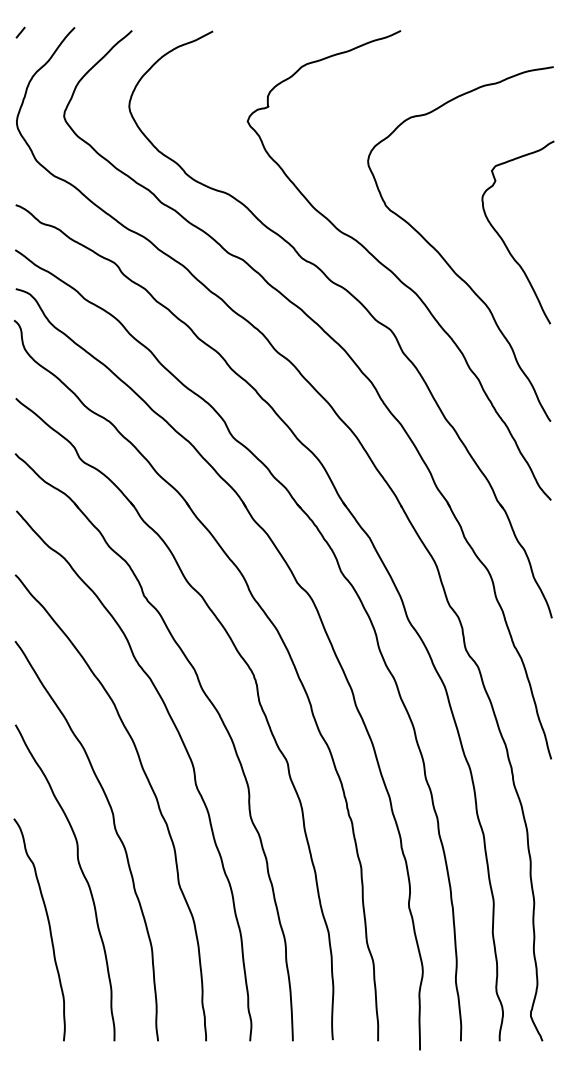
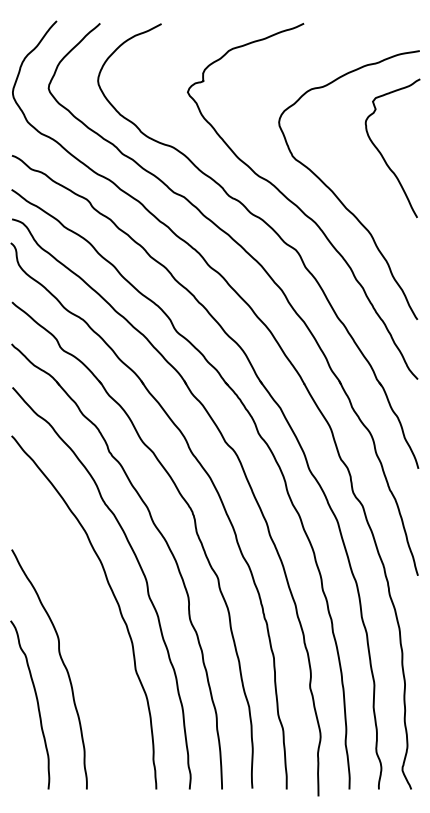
line: (20, 32) -> (15, 24), removed
curve: (503, 239) -> (381, 153), moved
curve: (115, 832) -> (87, 631), removed

